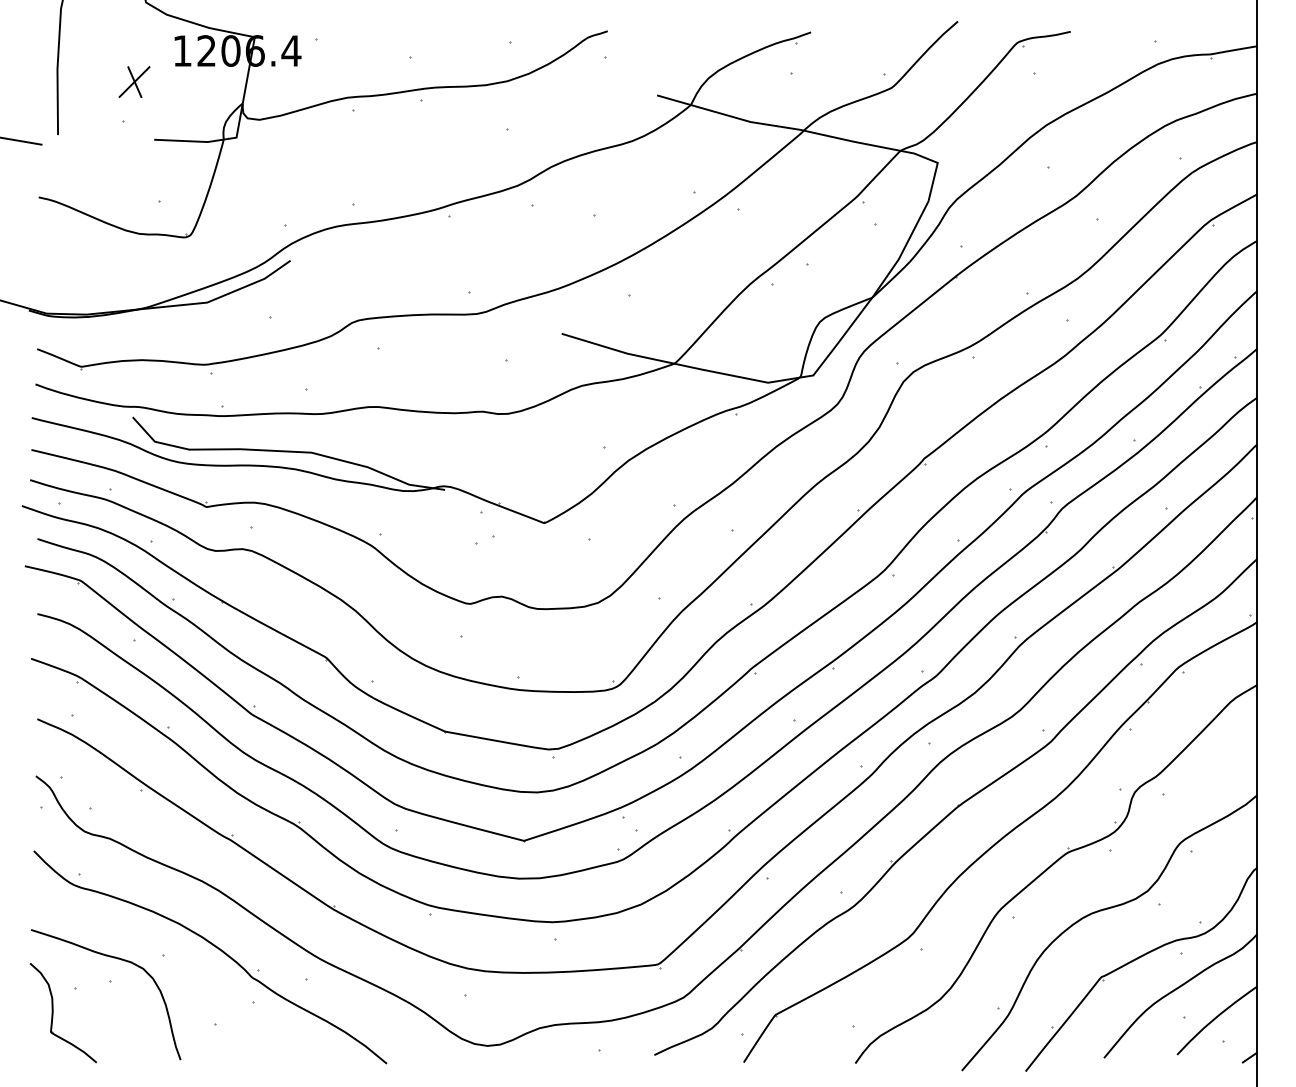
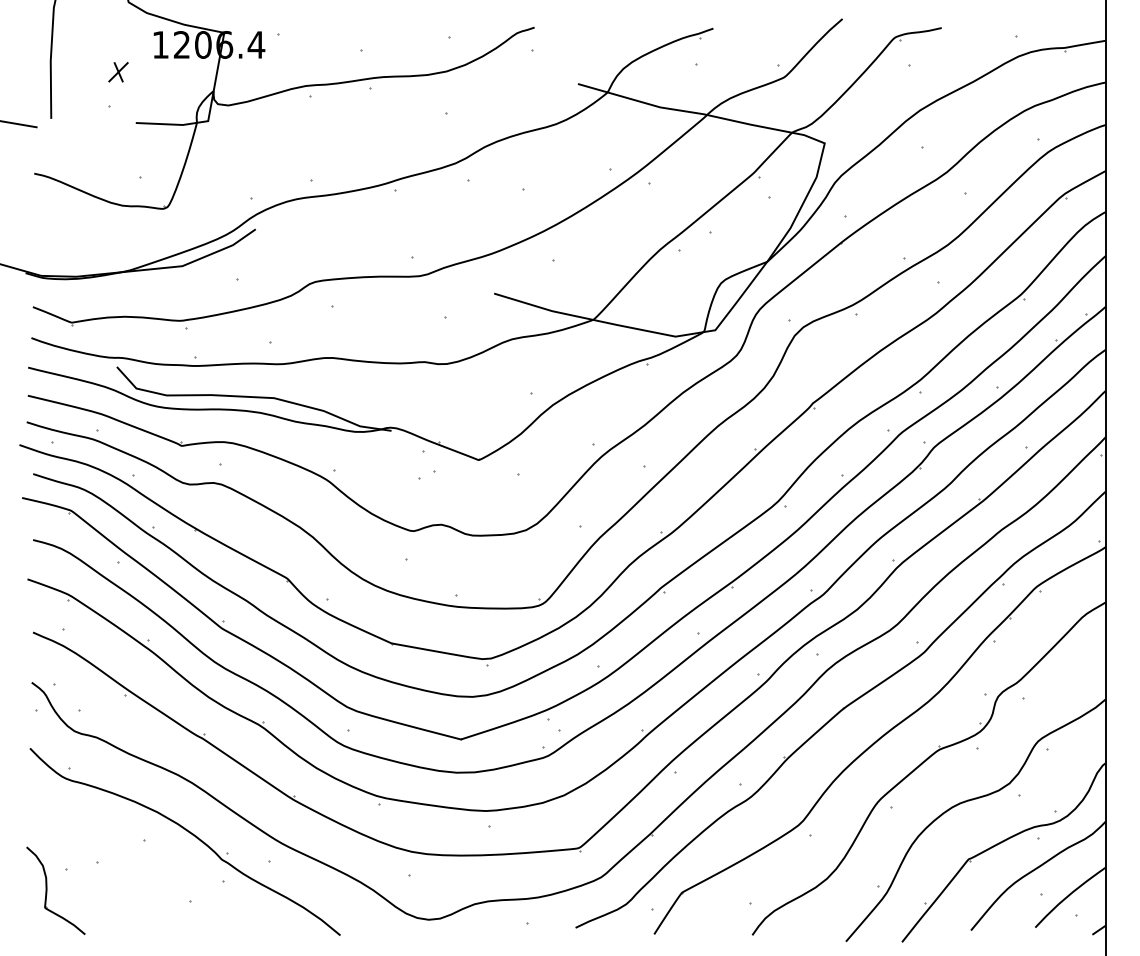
part: (134, 81) -> (118, 71), size x0.7
curve: (113, 958) -> (100, 842), removed

